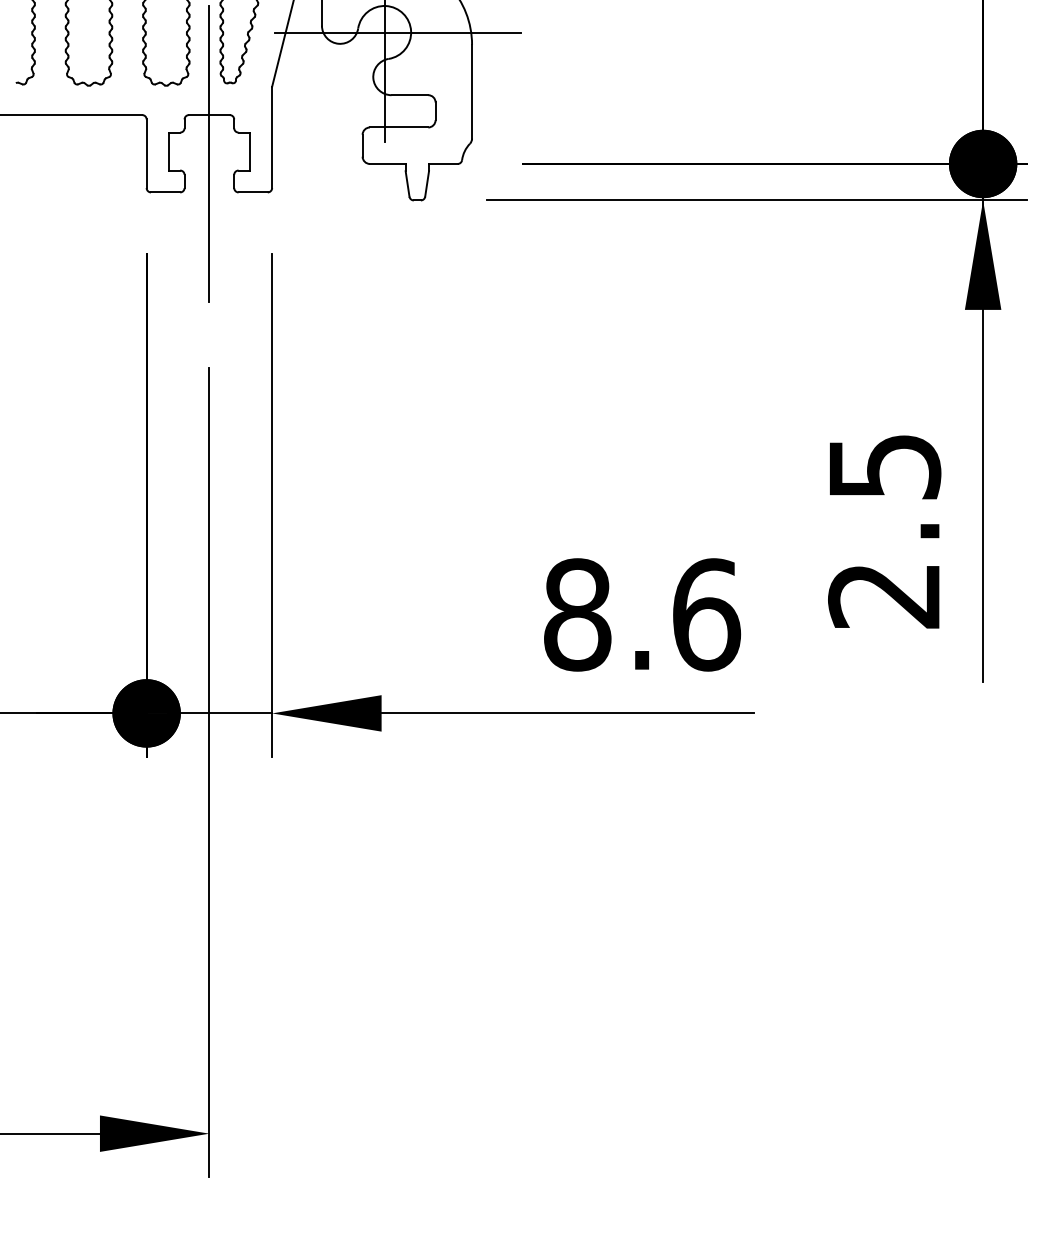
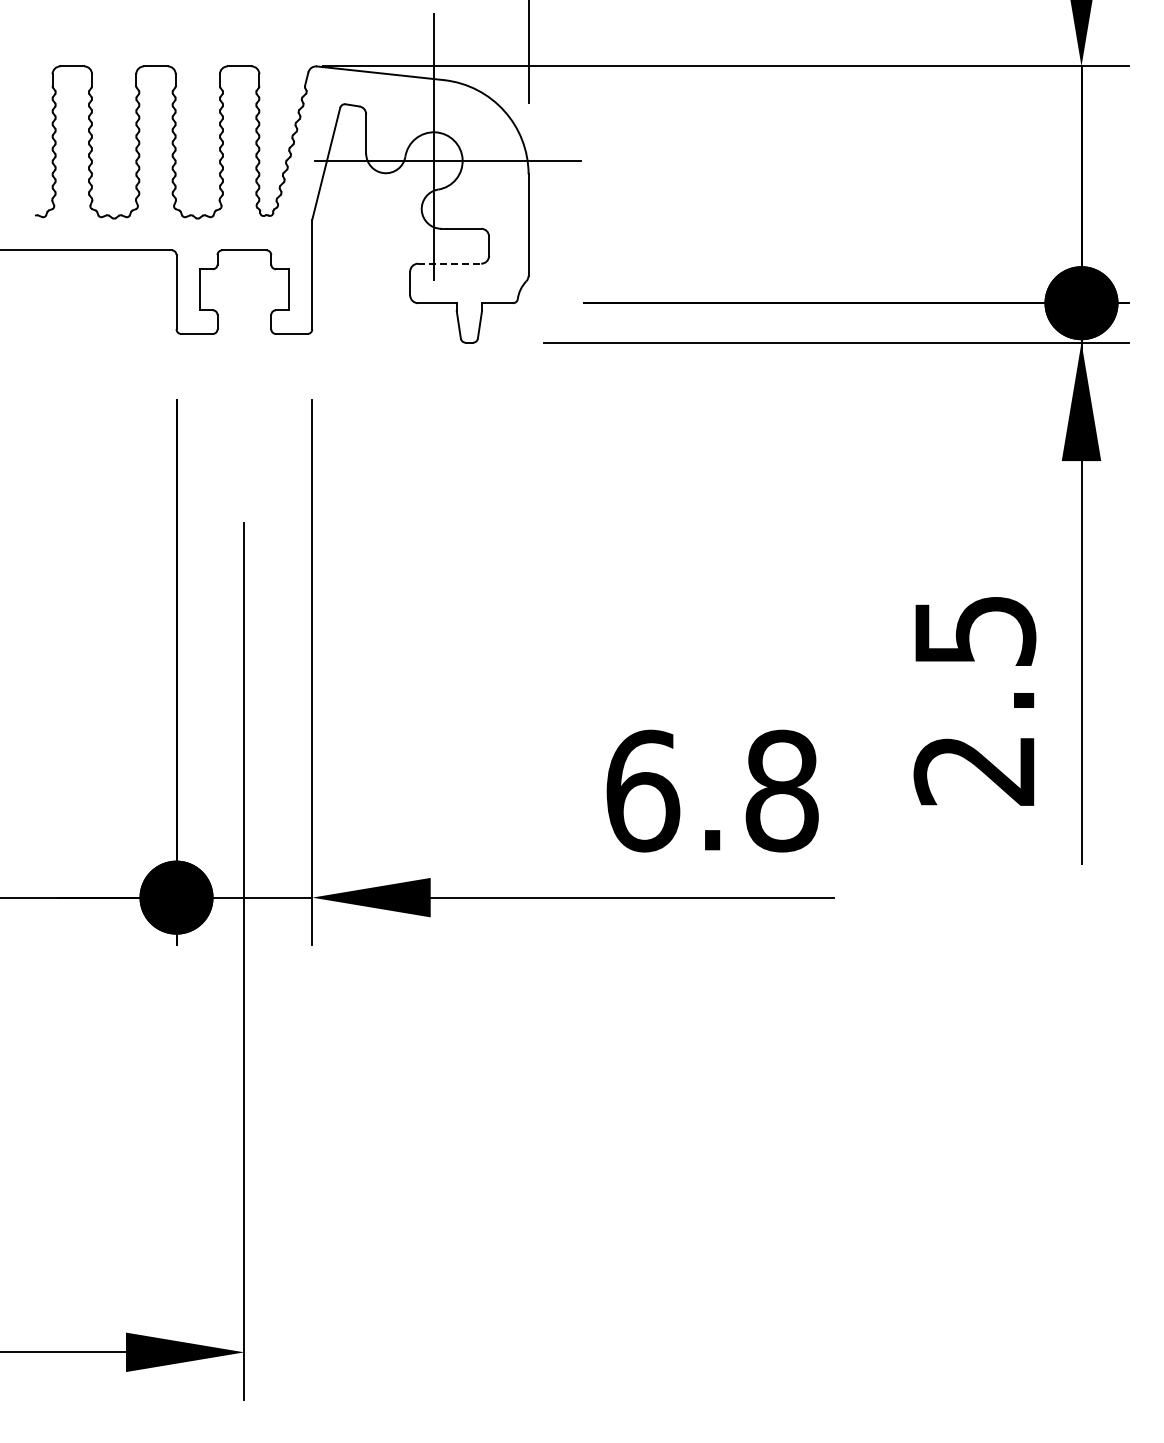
line: (398, 127) -> (449, 263), solid -> dashed
line: (209, 153) -> (244, 291), removed
text: (642, 614) -> (712, 790), 8.6 -> 6.8

